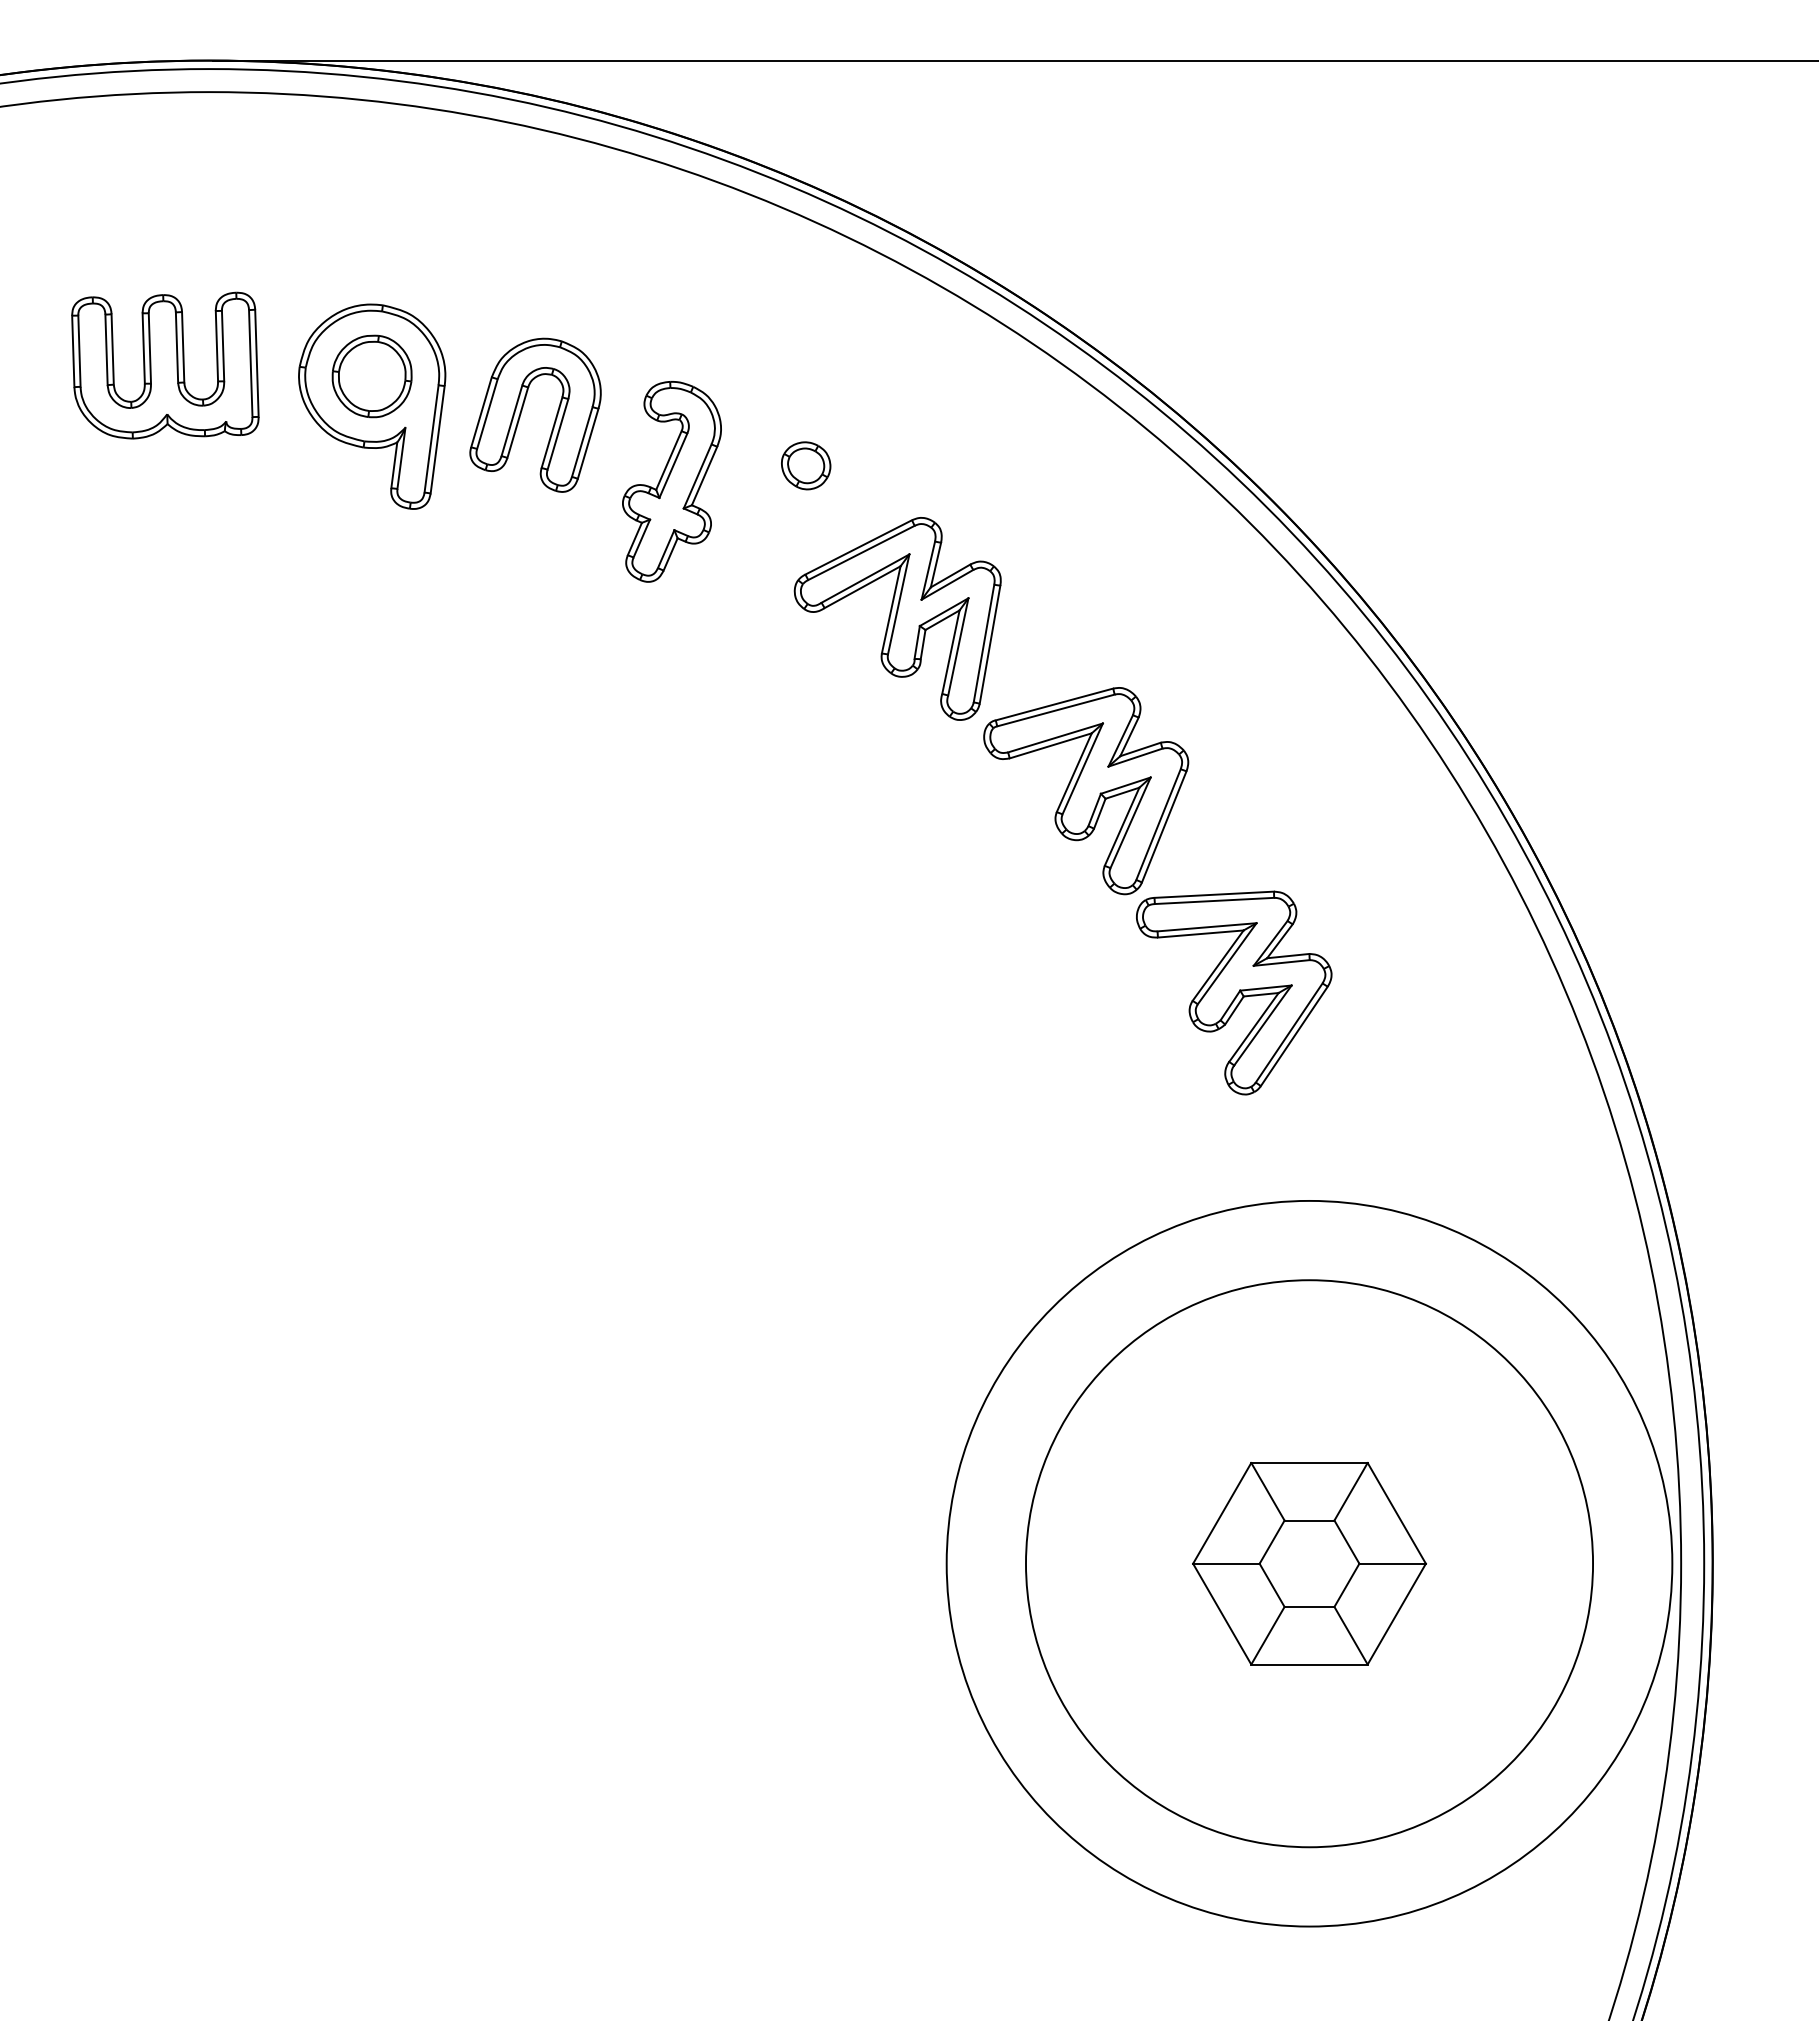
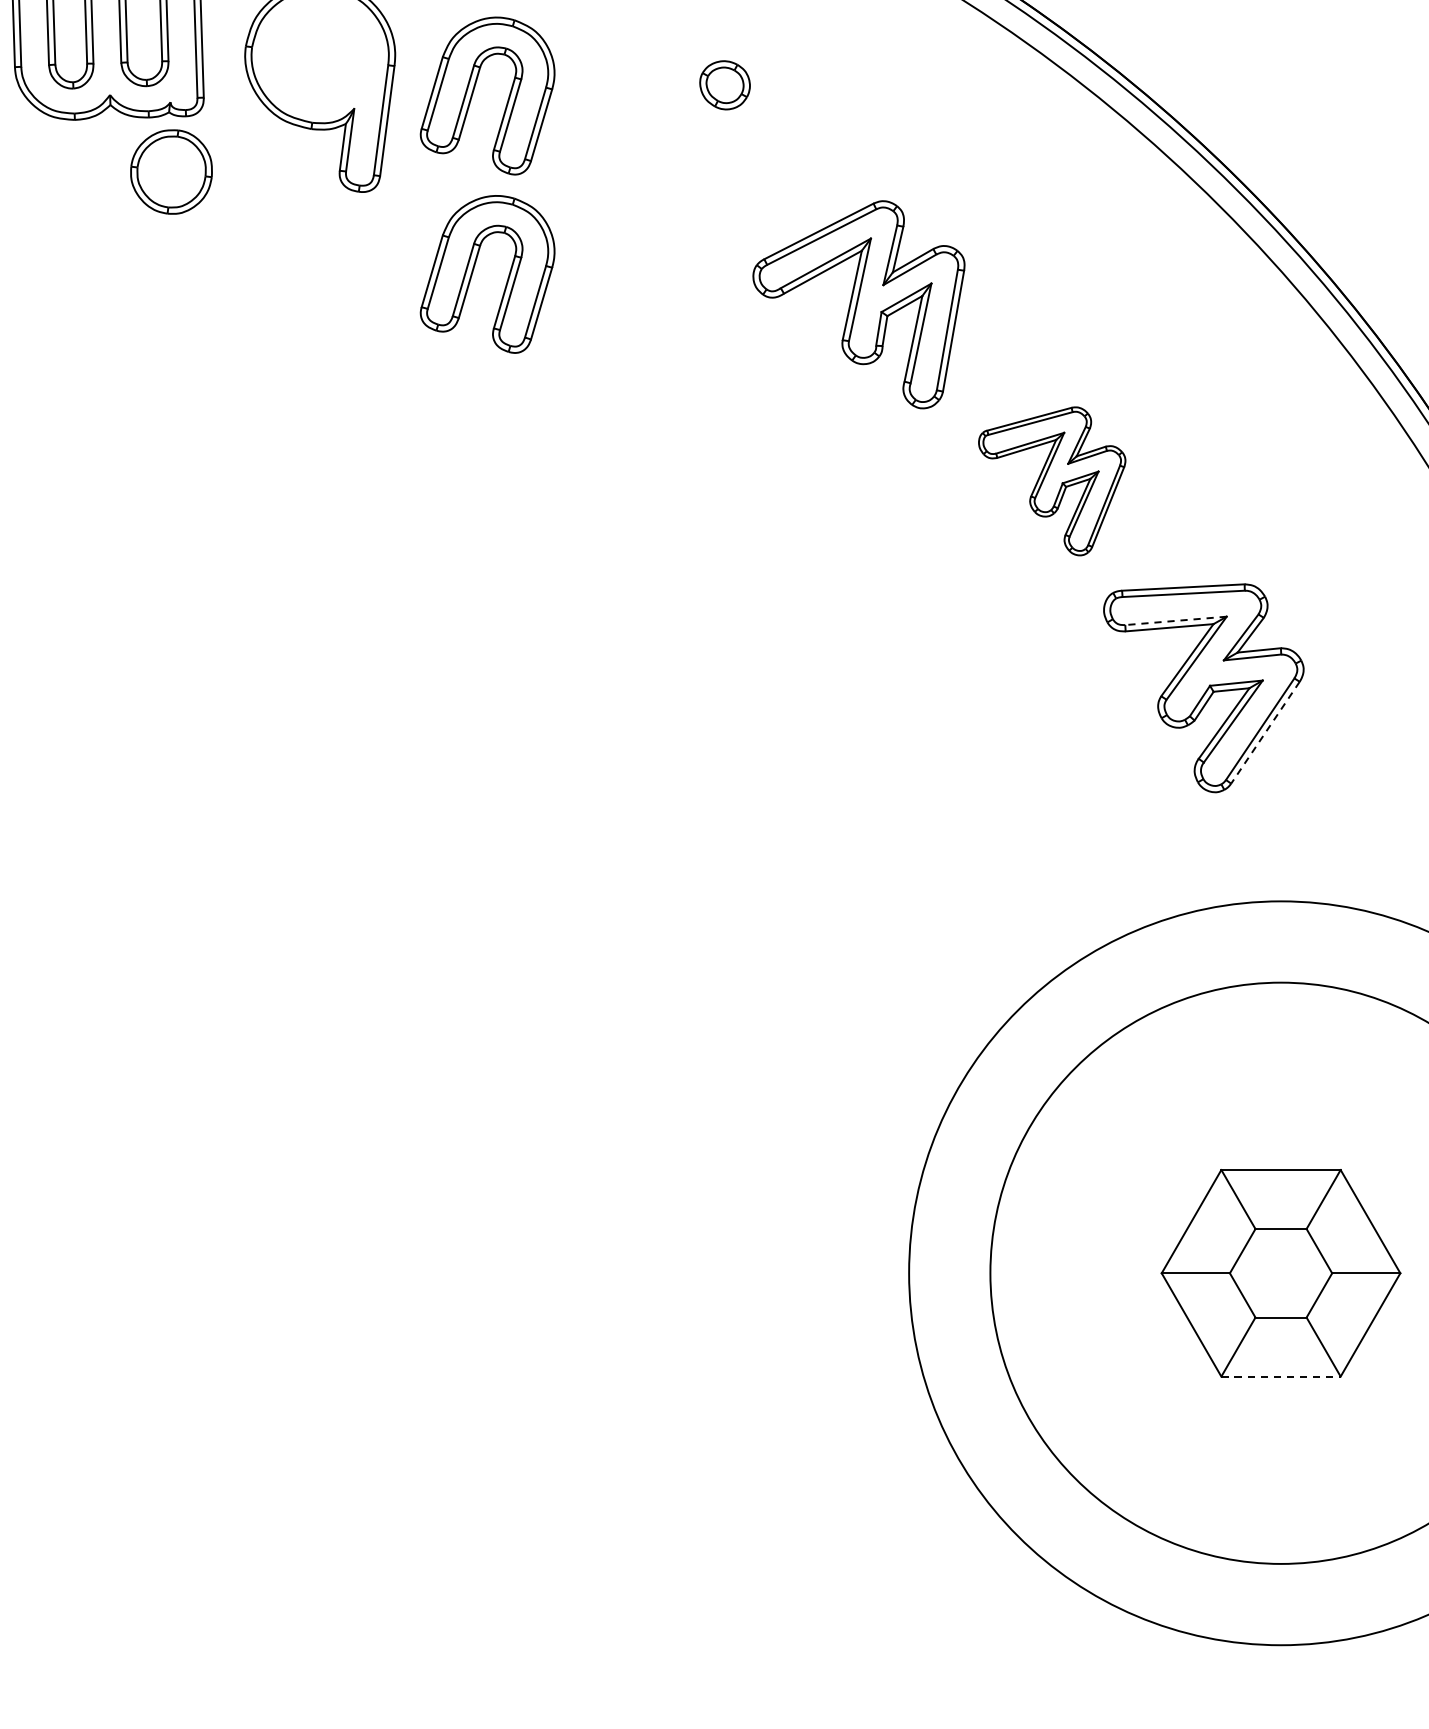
part: (371, 376) -> (170, 172), moved
part: (806, 465) -> (725, 84), moved
part: (671, 481) -> (627, 163), removed
part: (522, 584) -> (474, 269), added
part: (1086, 791) -> (1052, 481), size x0.7
line: (1207, 927) -> (1176, 621), solid -> dashed
line: (1294, 1036) -> (1265, 732), solid -> dashed
line: (1309, 1664) -> (1281, 1376), solid -> dashed

